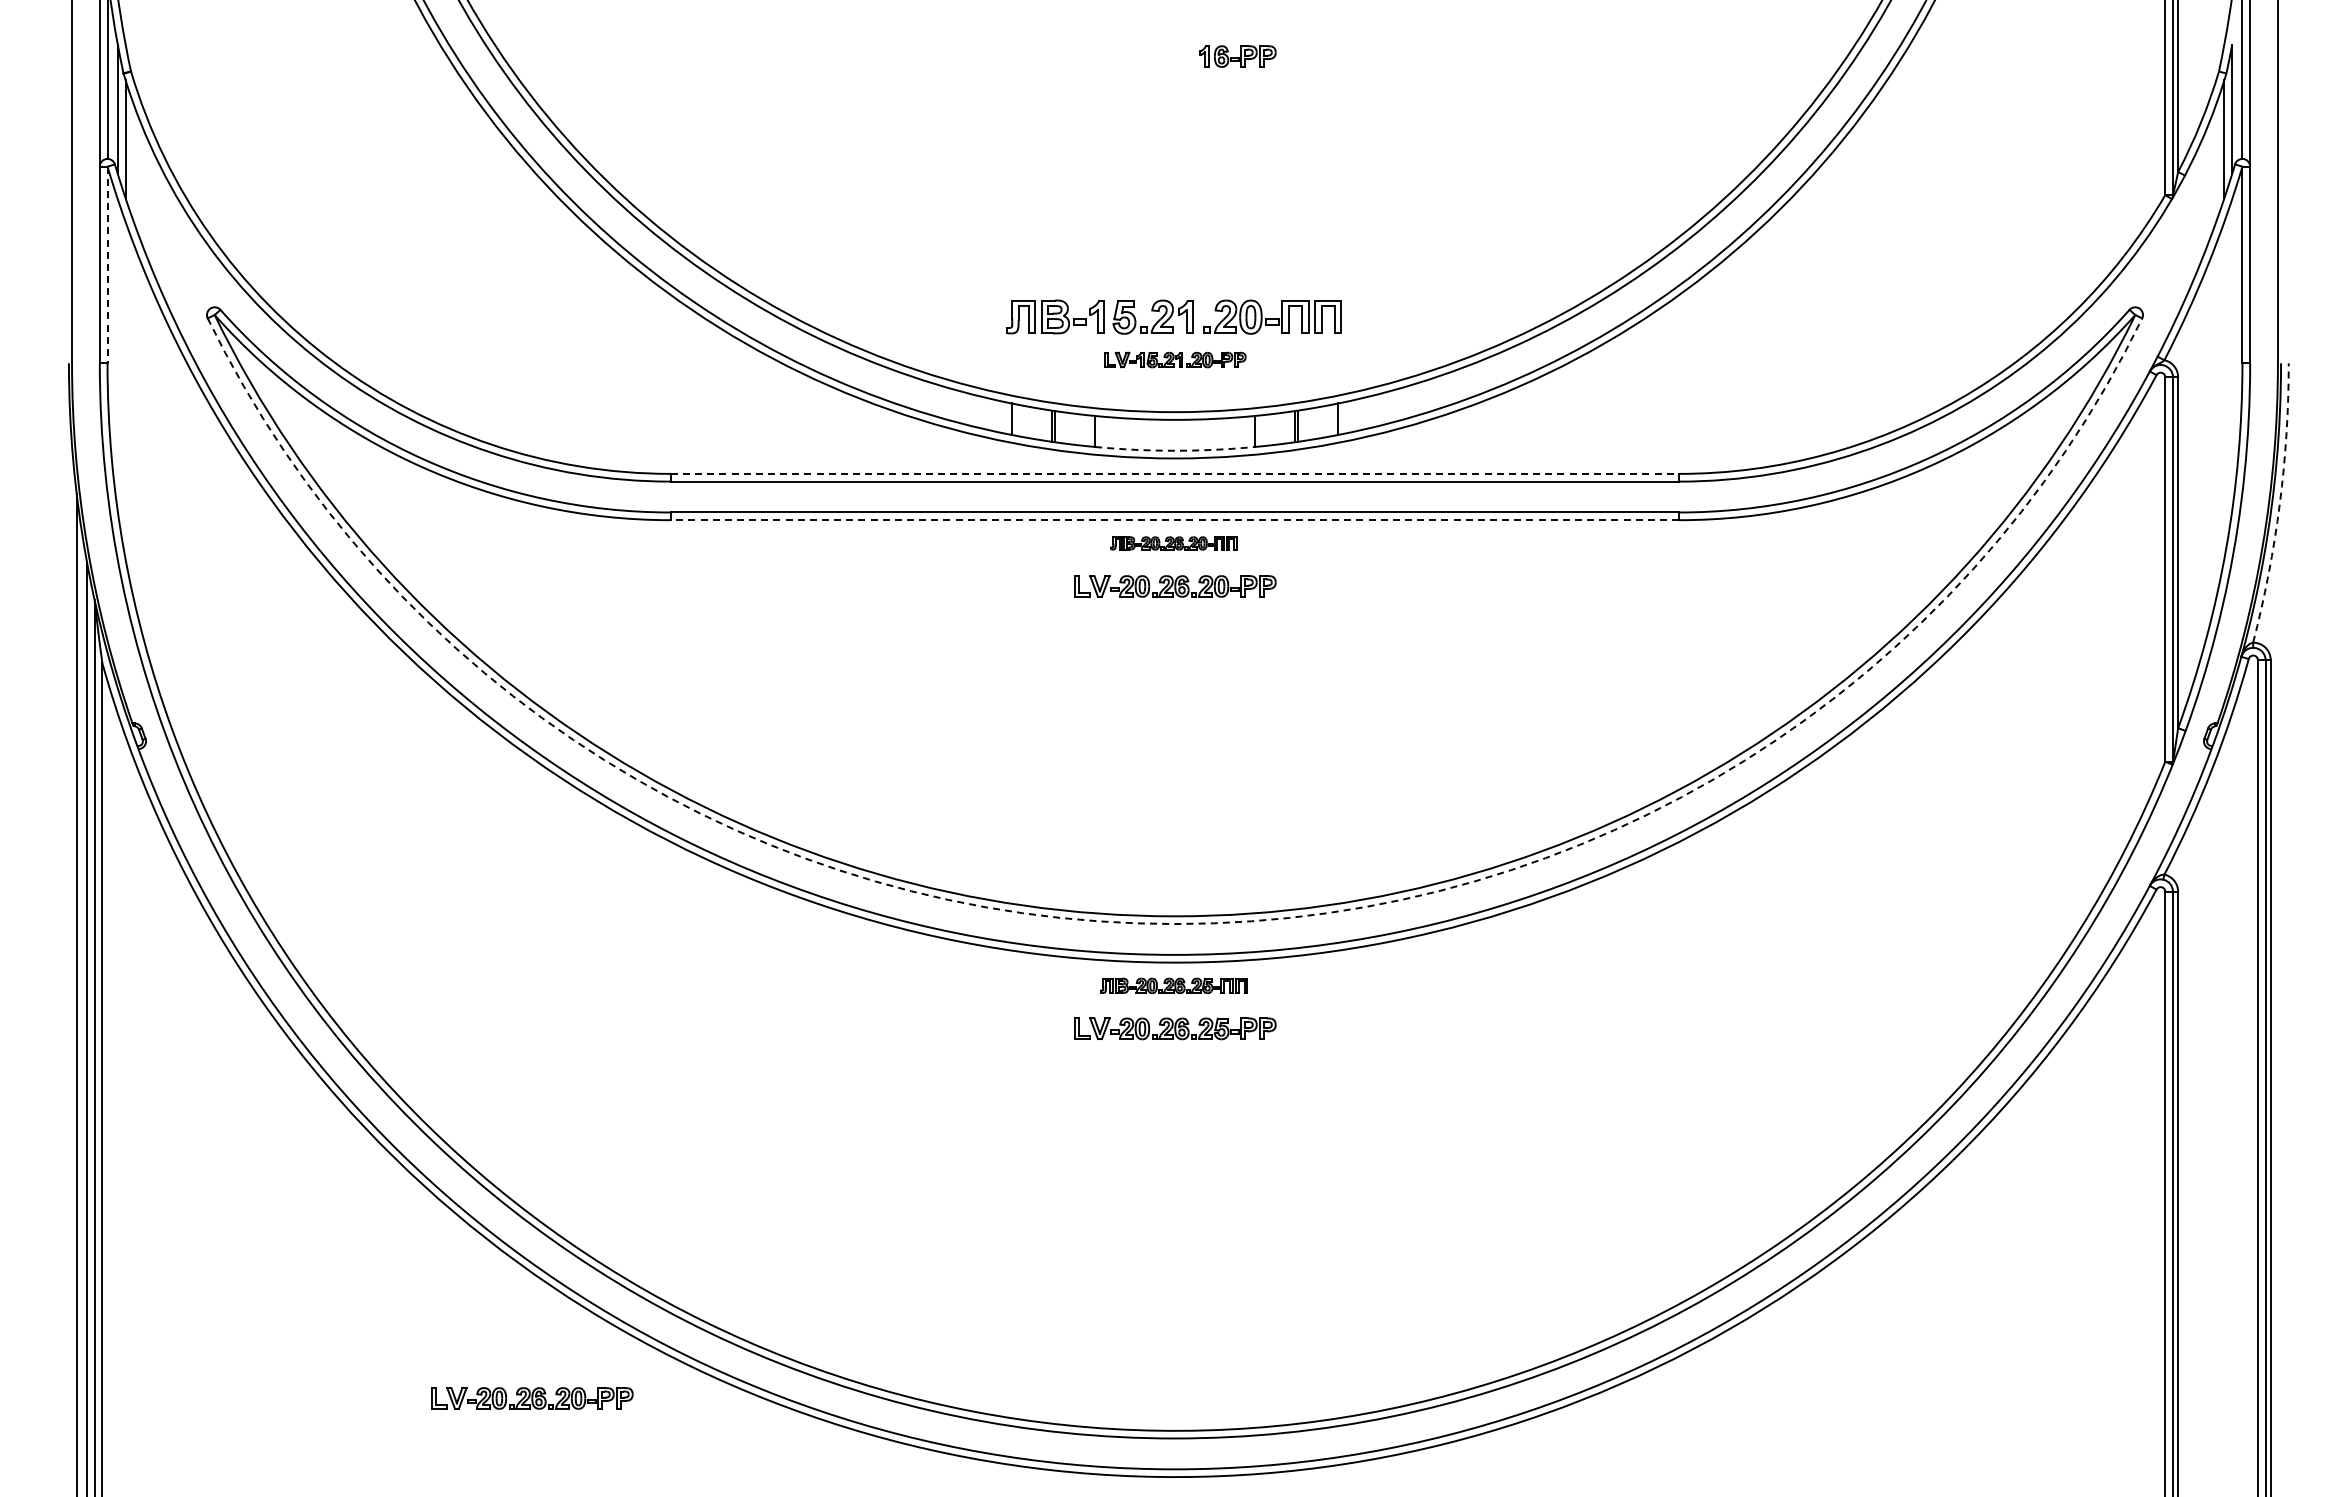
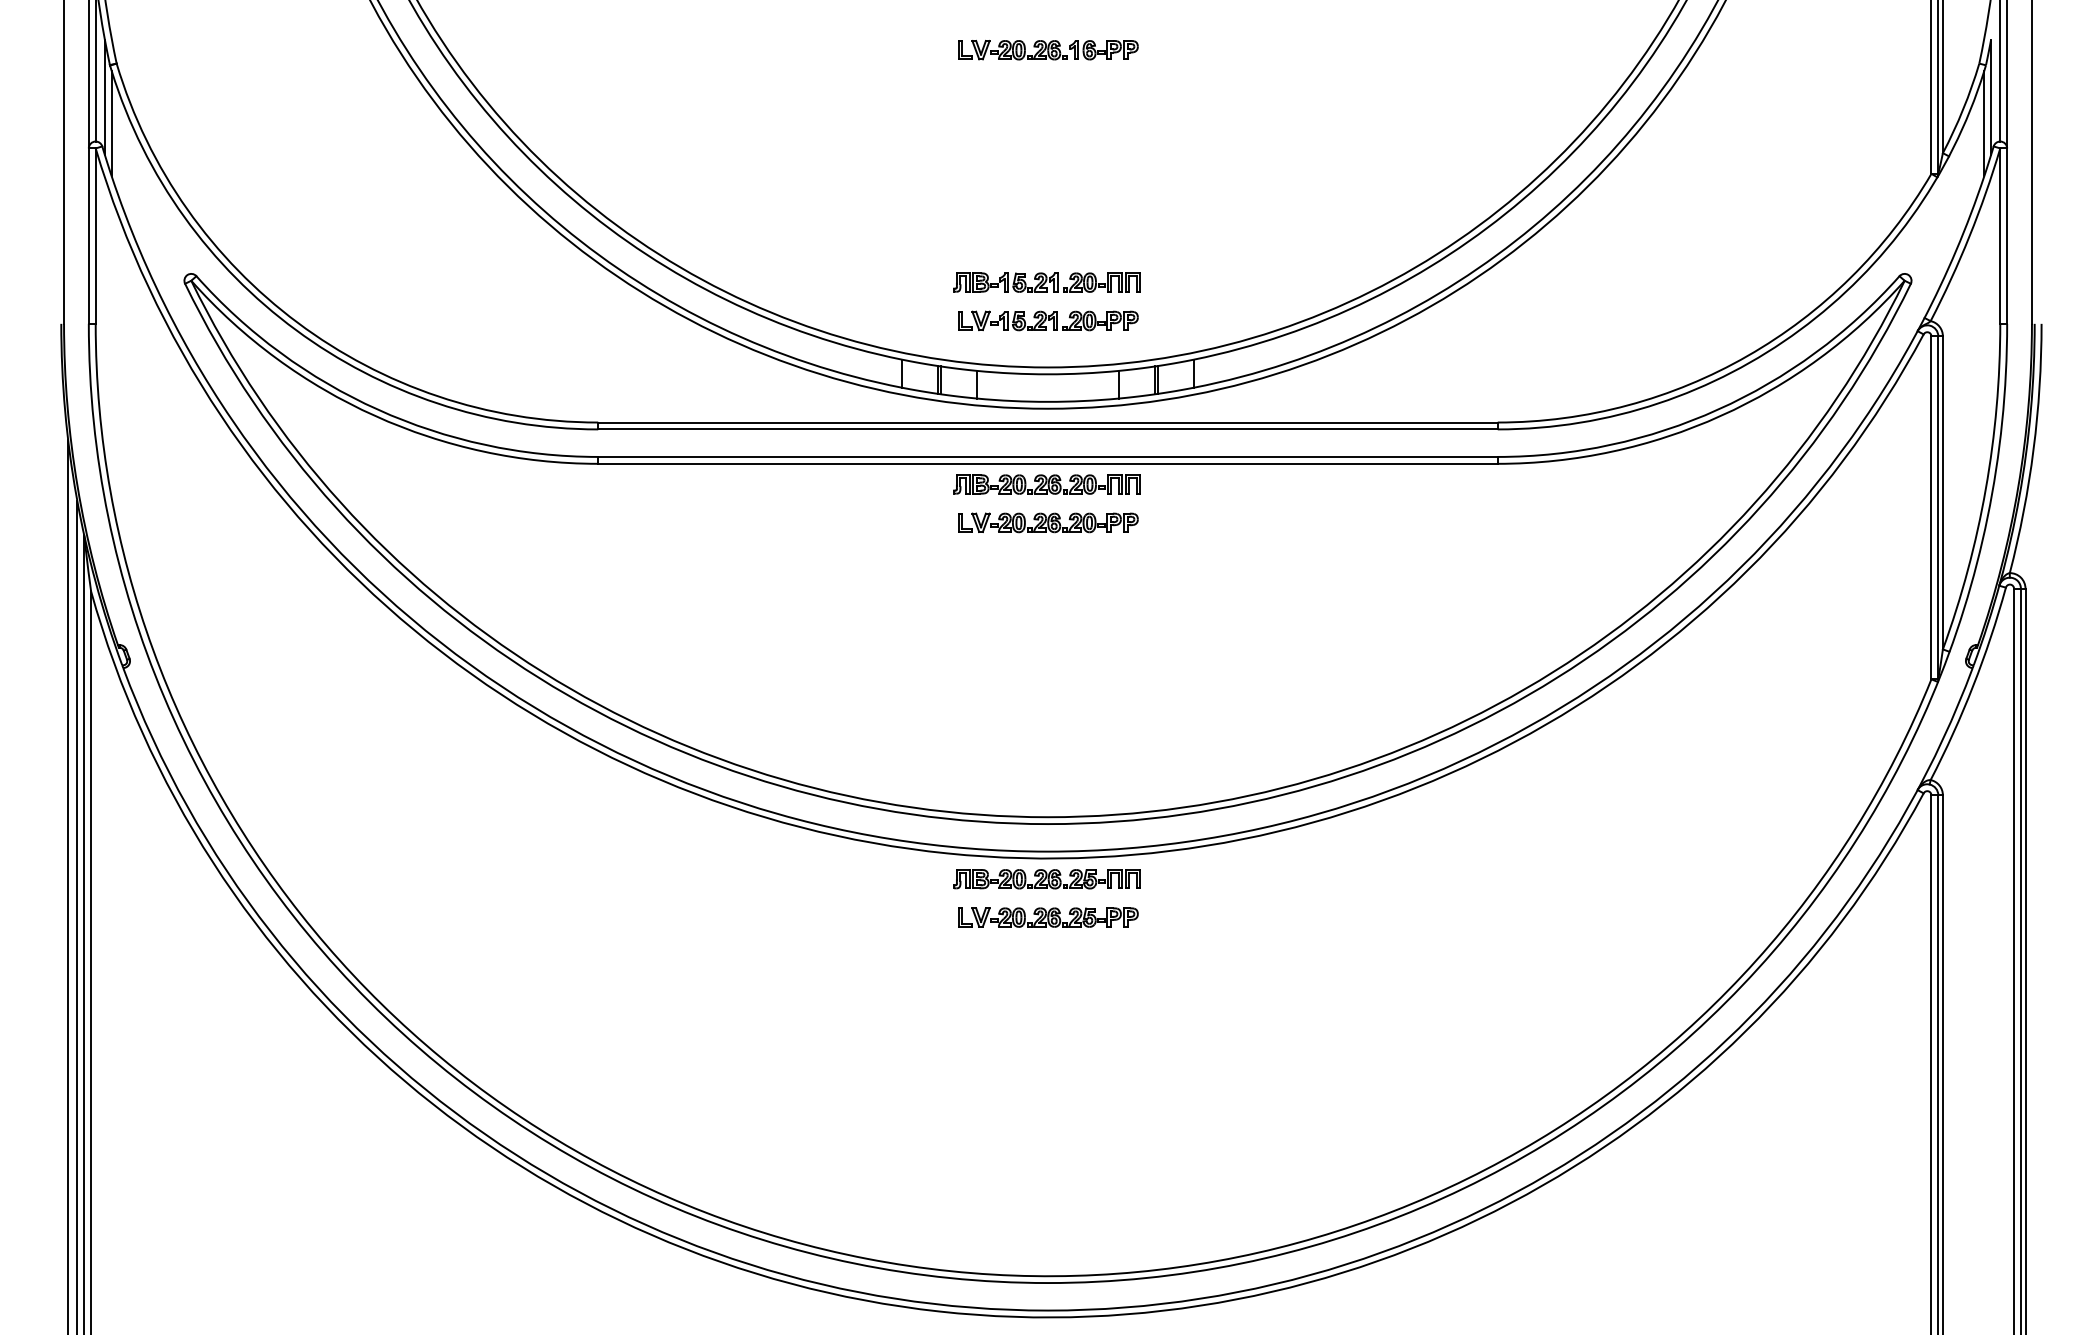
part: (1135, 56) -> (1012, 50), added
line: (107, 265) -> (95, 236), dashed -> solid
part: (1173, 316) -> (1046, 282), size x0.62
part: (1175, 359) -> (1048, 320), size x1.43
arc: (1174, 450) -> (1047, 401), dashed -> solid
line: (1175, 473) -> (1048, 422), dashed -> solid
arc: (2279, 504) -> (2033, 449), dashed -> solid
line: (1174, 520) -> (1047, 464), dashed -> solid
part: (1173, 543) -> (1046, 484), size x1.67
arc: (1174, 924) -> (1047, 824), dashed -> solid
part: (1173, 985) -> (1046, 878), size x1.43
part: (532, 1398) -> (474, 1247), removed

